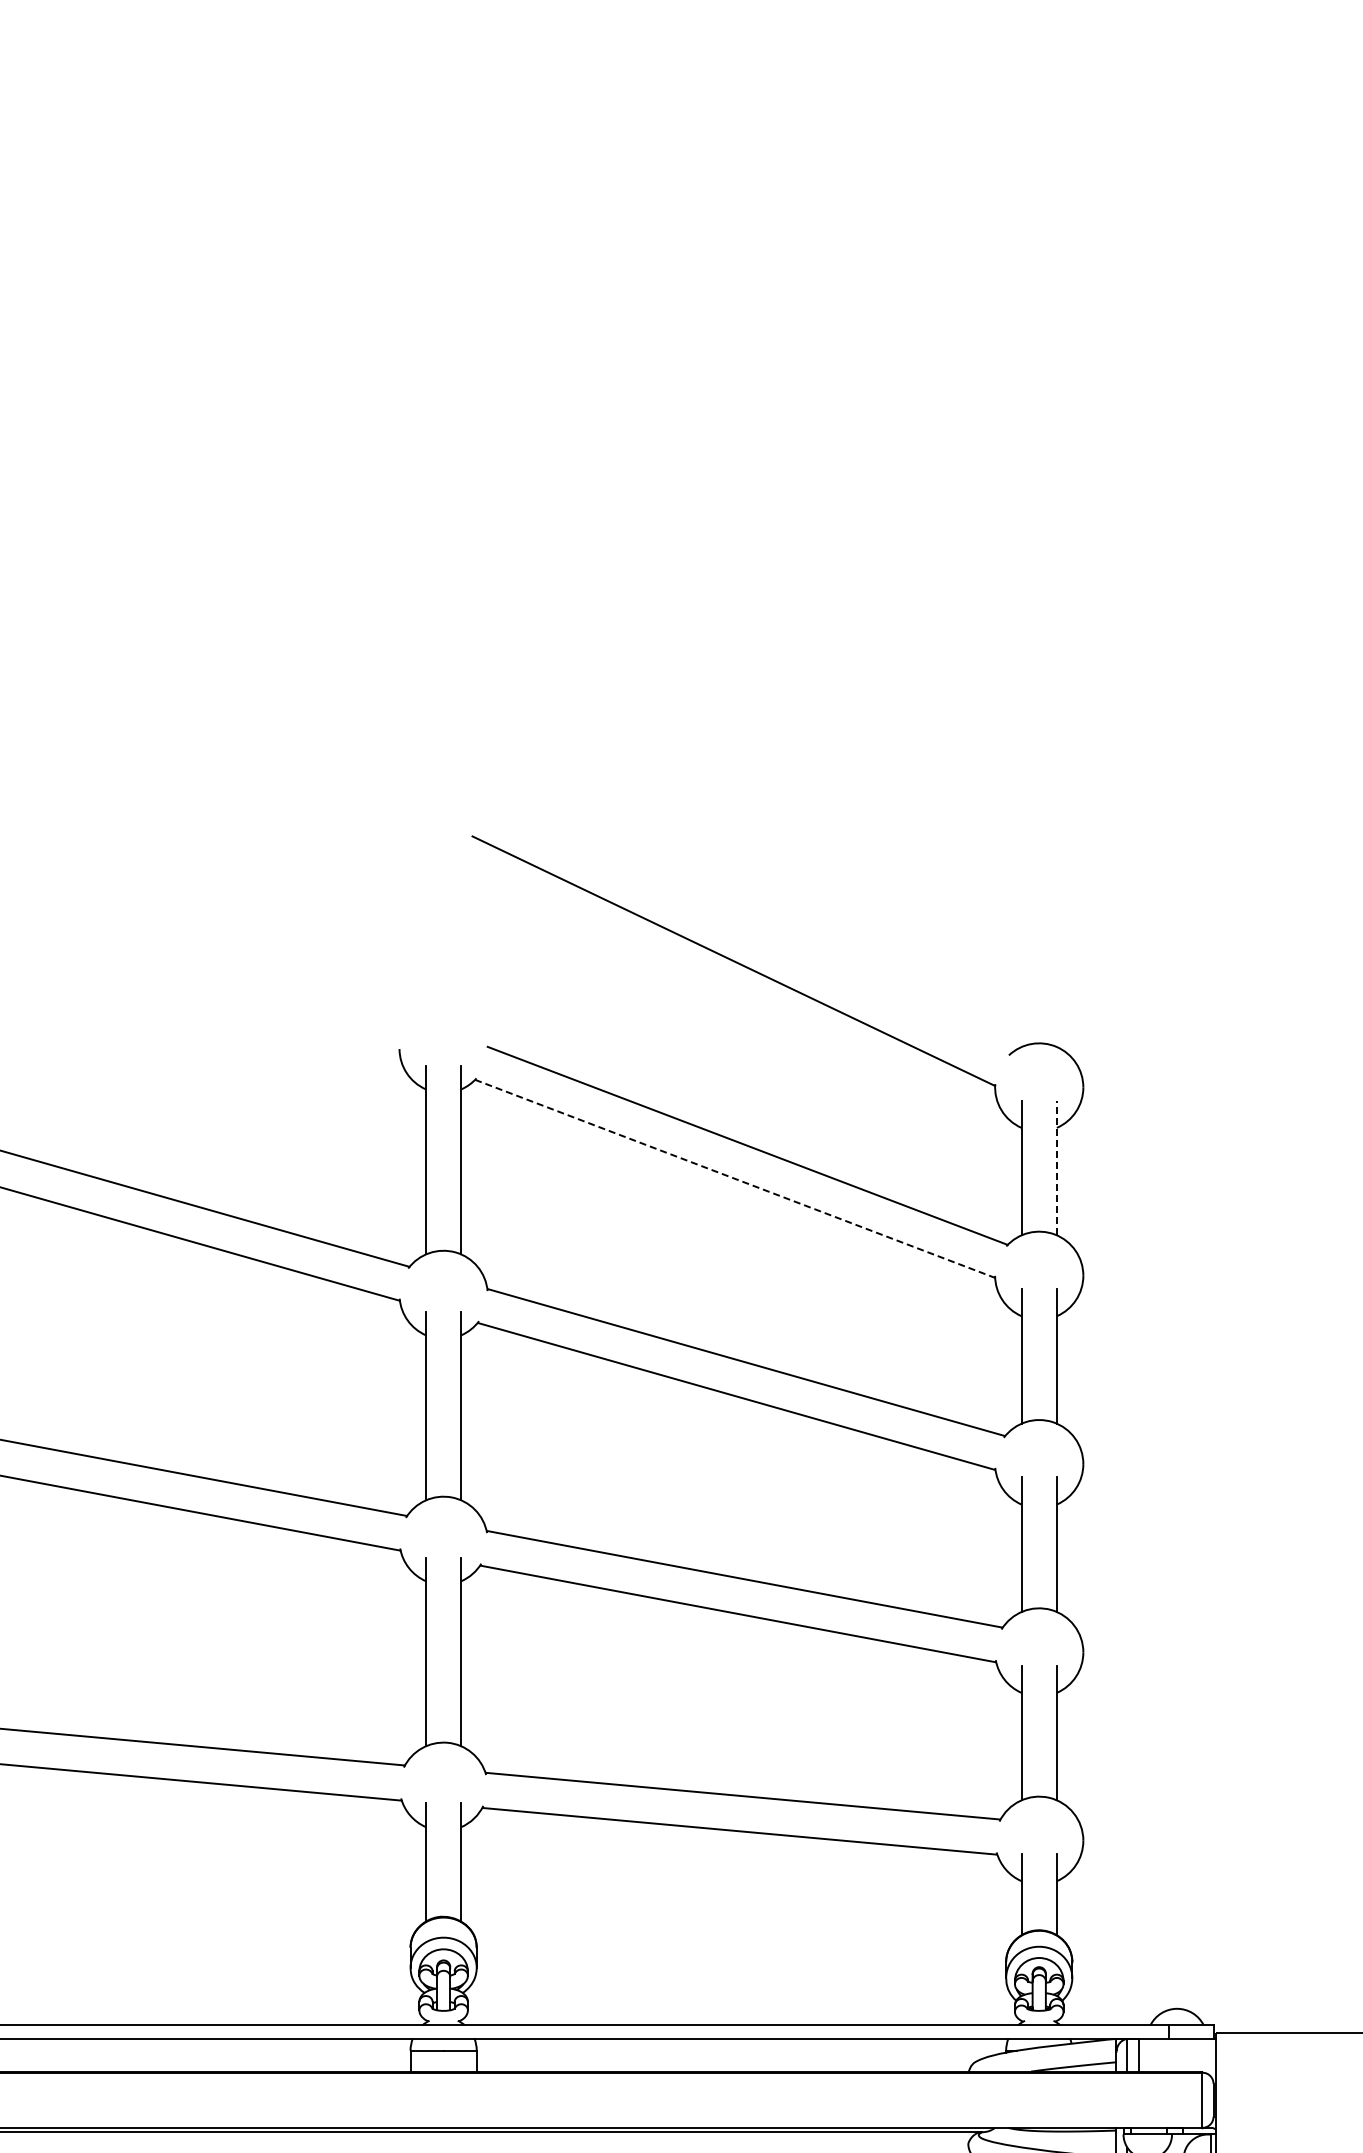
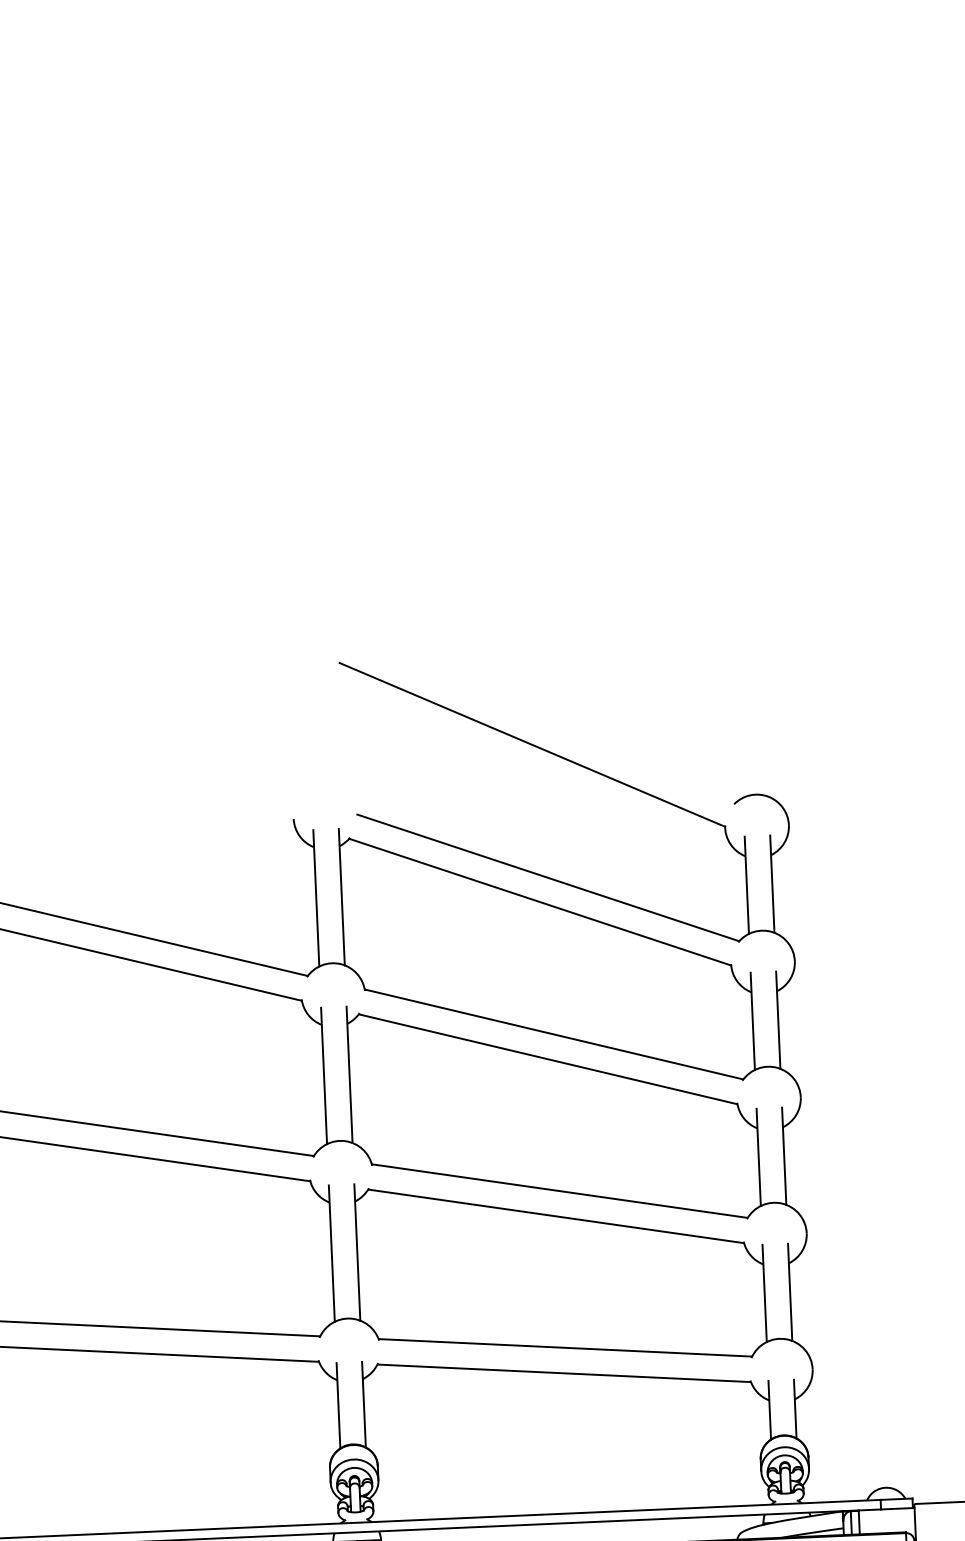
line: (1056, 1167) -> (772, 883), dashed -> solid
line: (735, 1179) -> (540, 902), dashed -> solid

